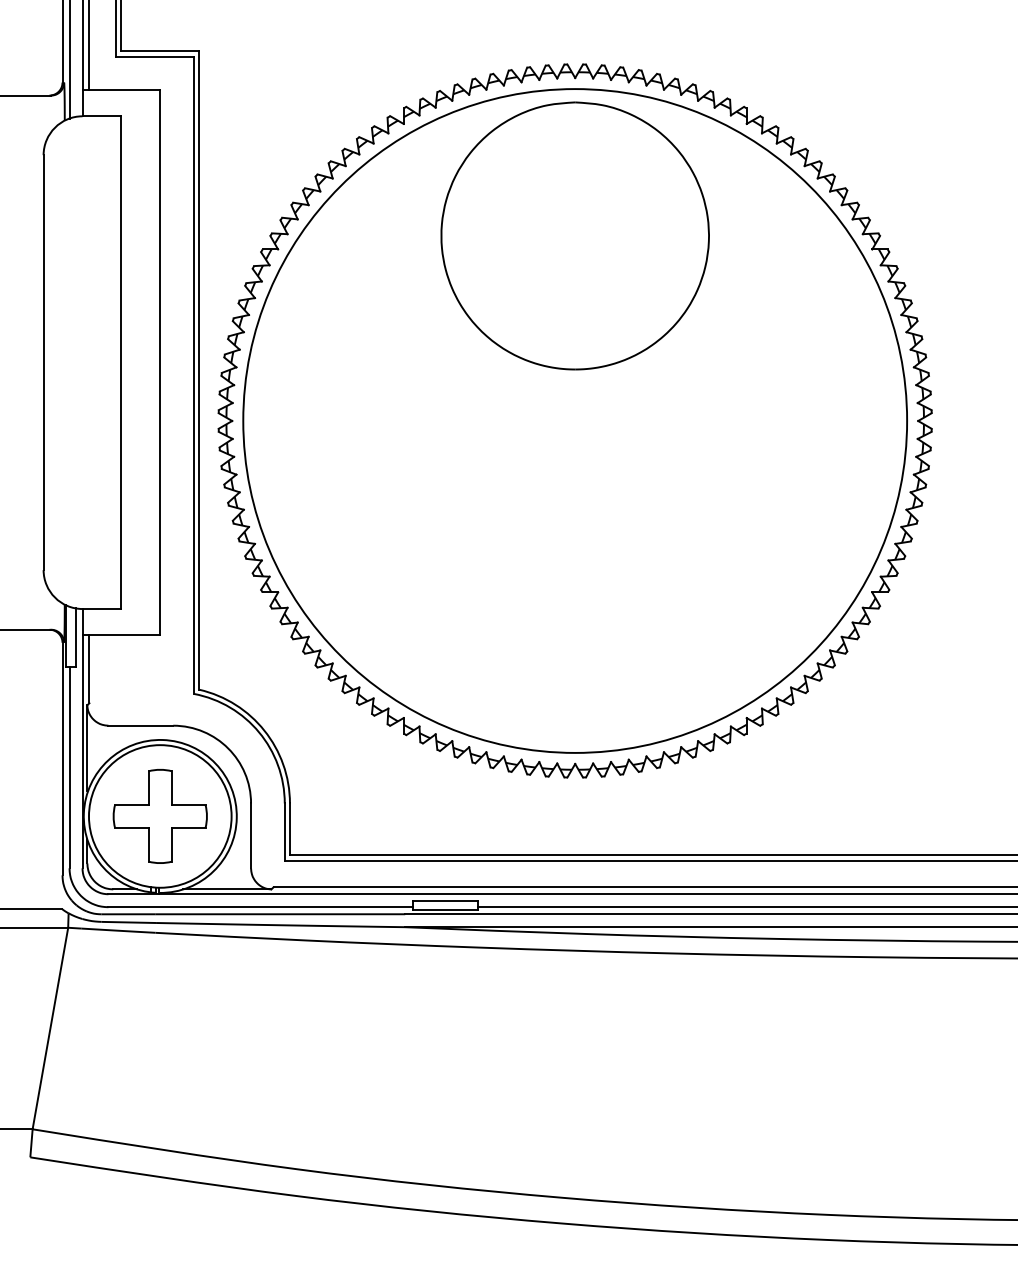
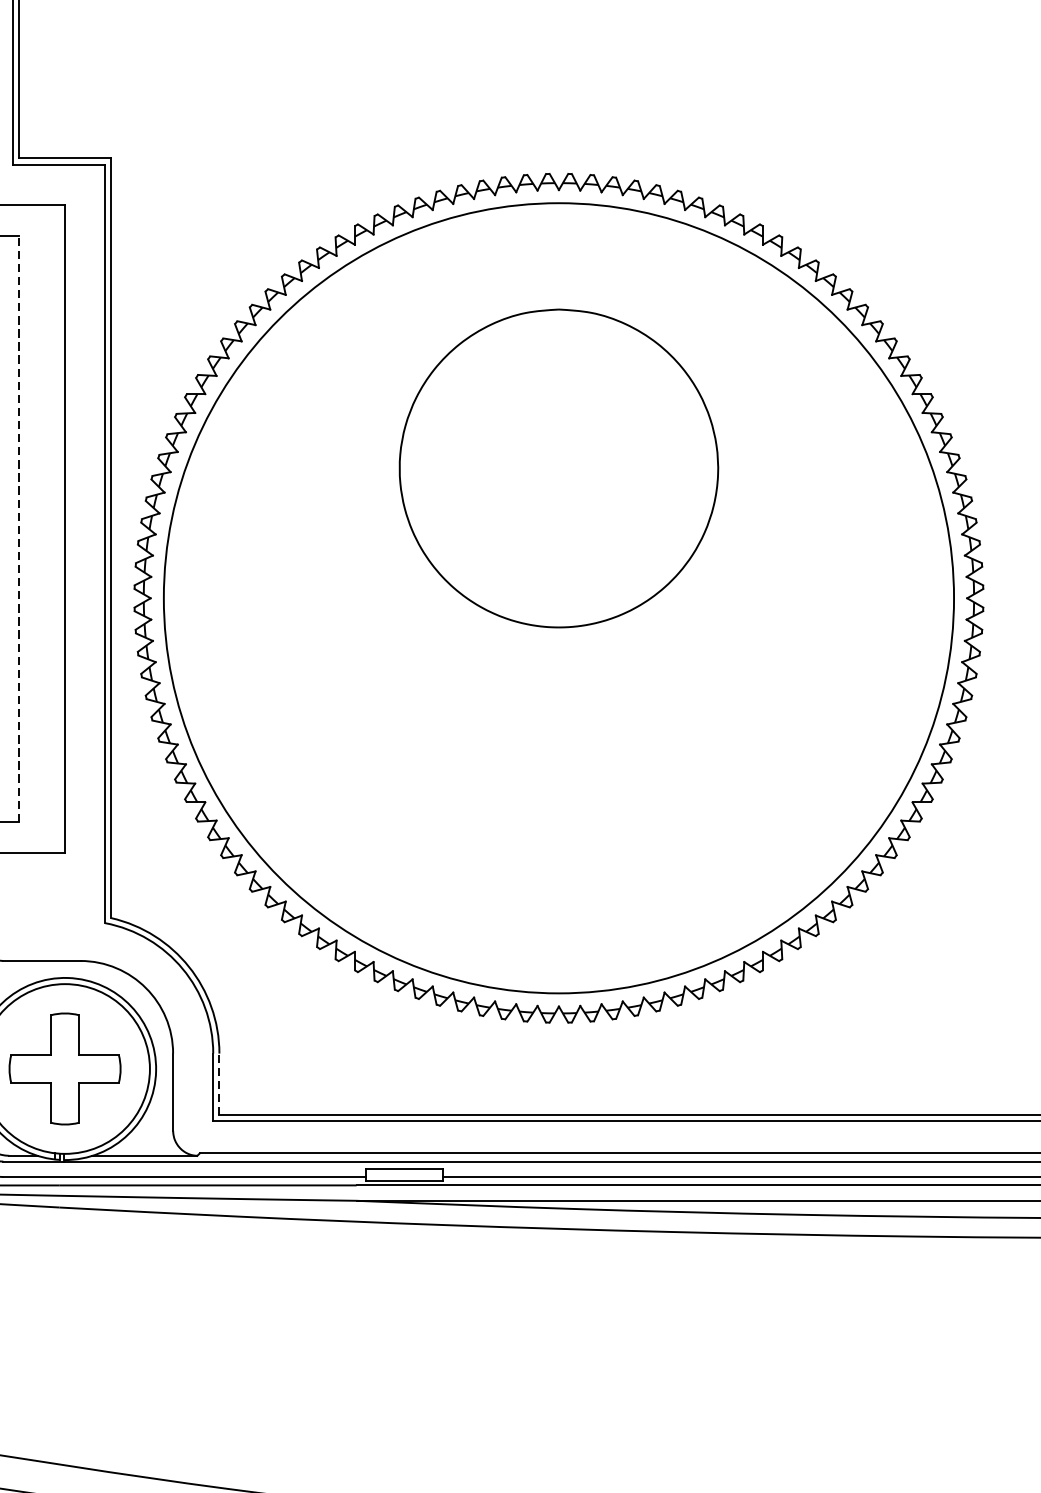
part: (574, 235) -> (558, 467), moved
line: (121, 362) -> (18, 528), solid -> dashed
line: (289, 829) -> (218, 1084), solid -> dashed

